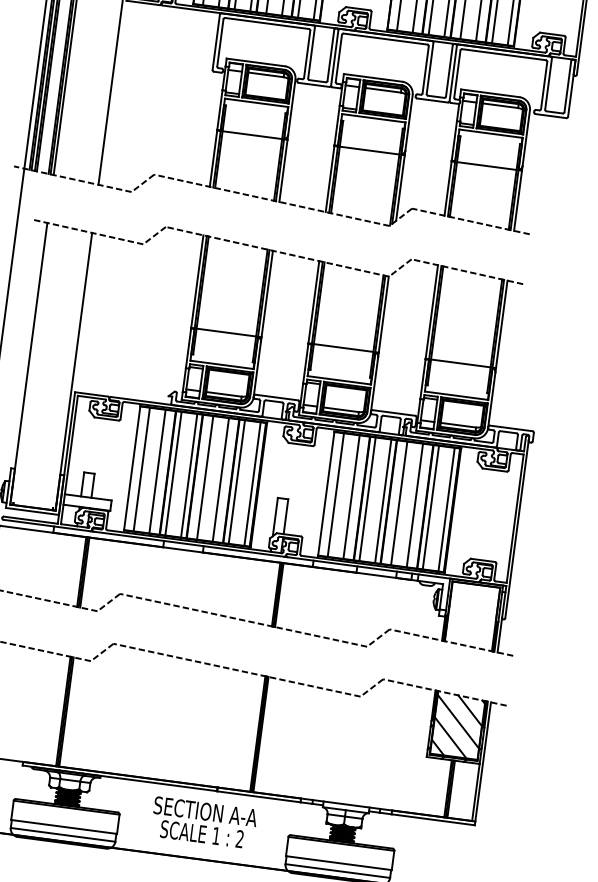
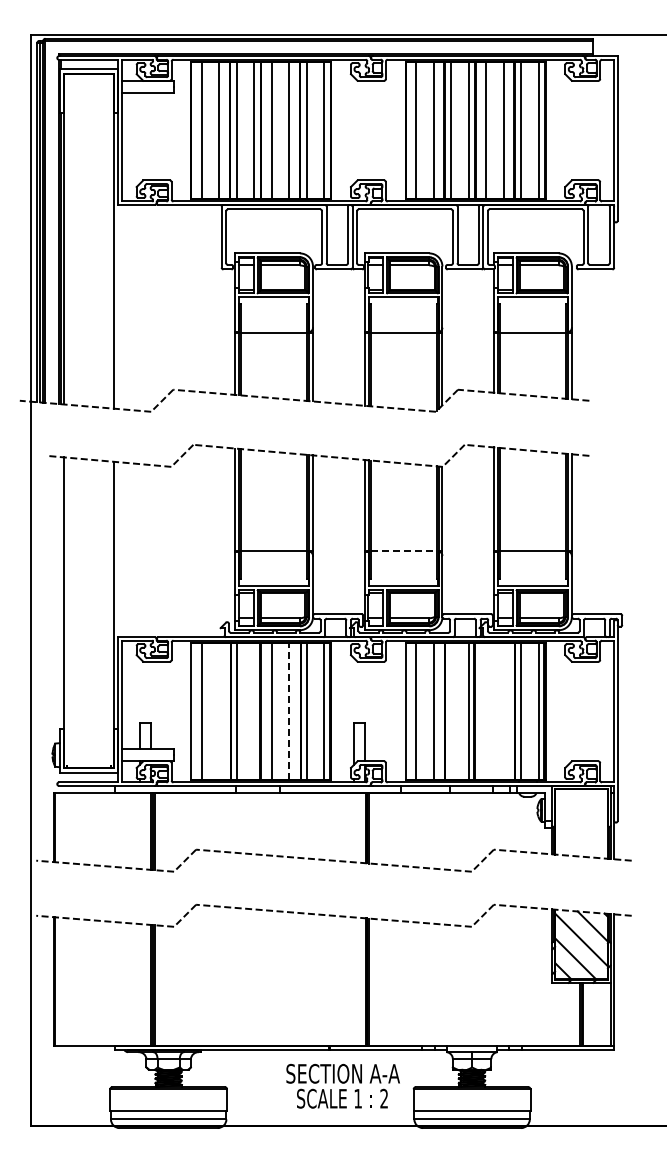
line: (343, 347) -> (403, 550), solid -> dashed
line: (157, 471) -> (219, 711), removed
line: (189, 475) -> (254, 711), removed
line: (221, 479) -> (289, 711), solid -> dashed
line: (367, 499) -> (451, 711), removed
line: (399, 503) -> (486, 711), removed
line: (414, 505) -> (503, 711), removed
text: (203, 823) -> (342, 1086), moved

